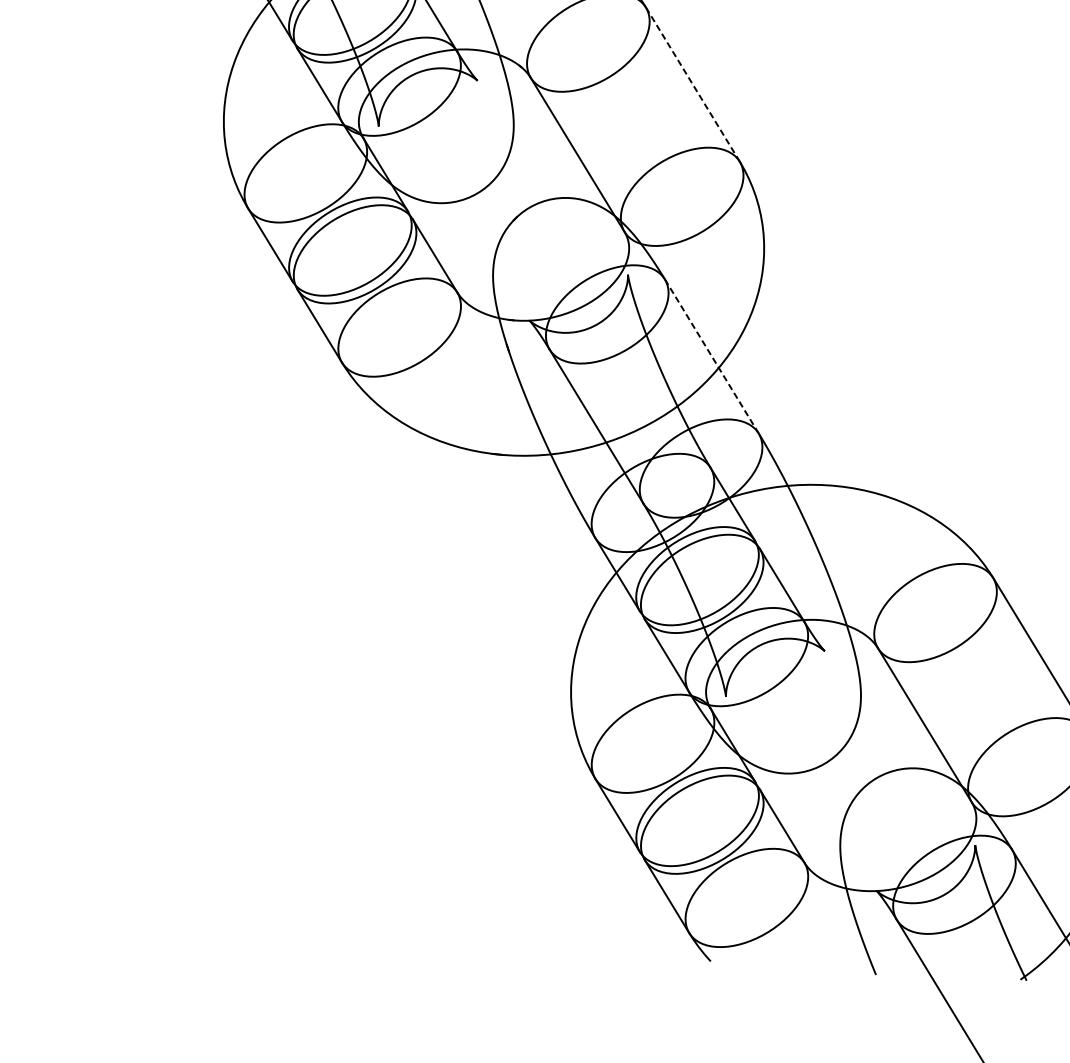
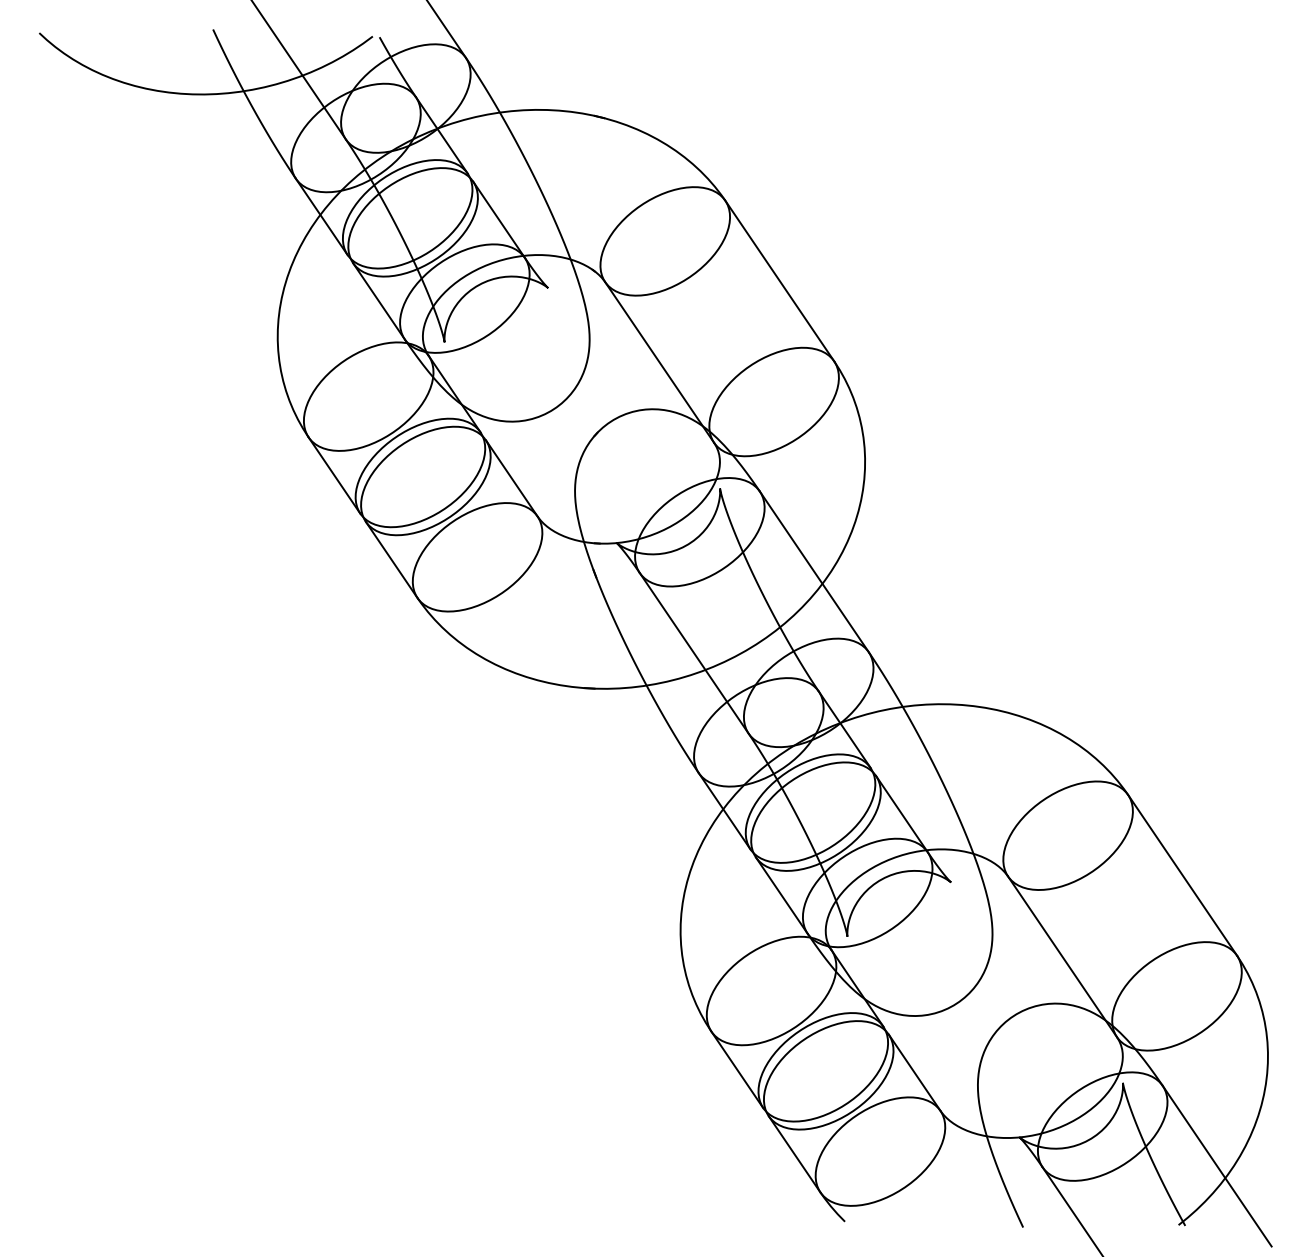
line: (692, 84) -> (779, 280), dashed -> solid
line: (711, 356) -> (814, 571), dashed -> solid

